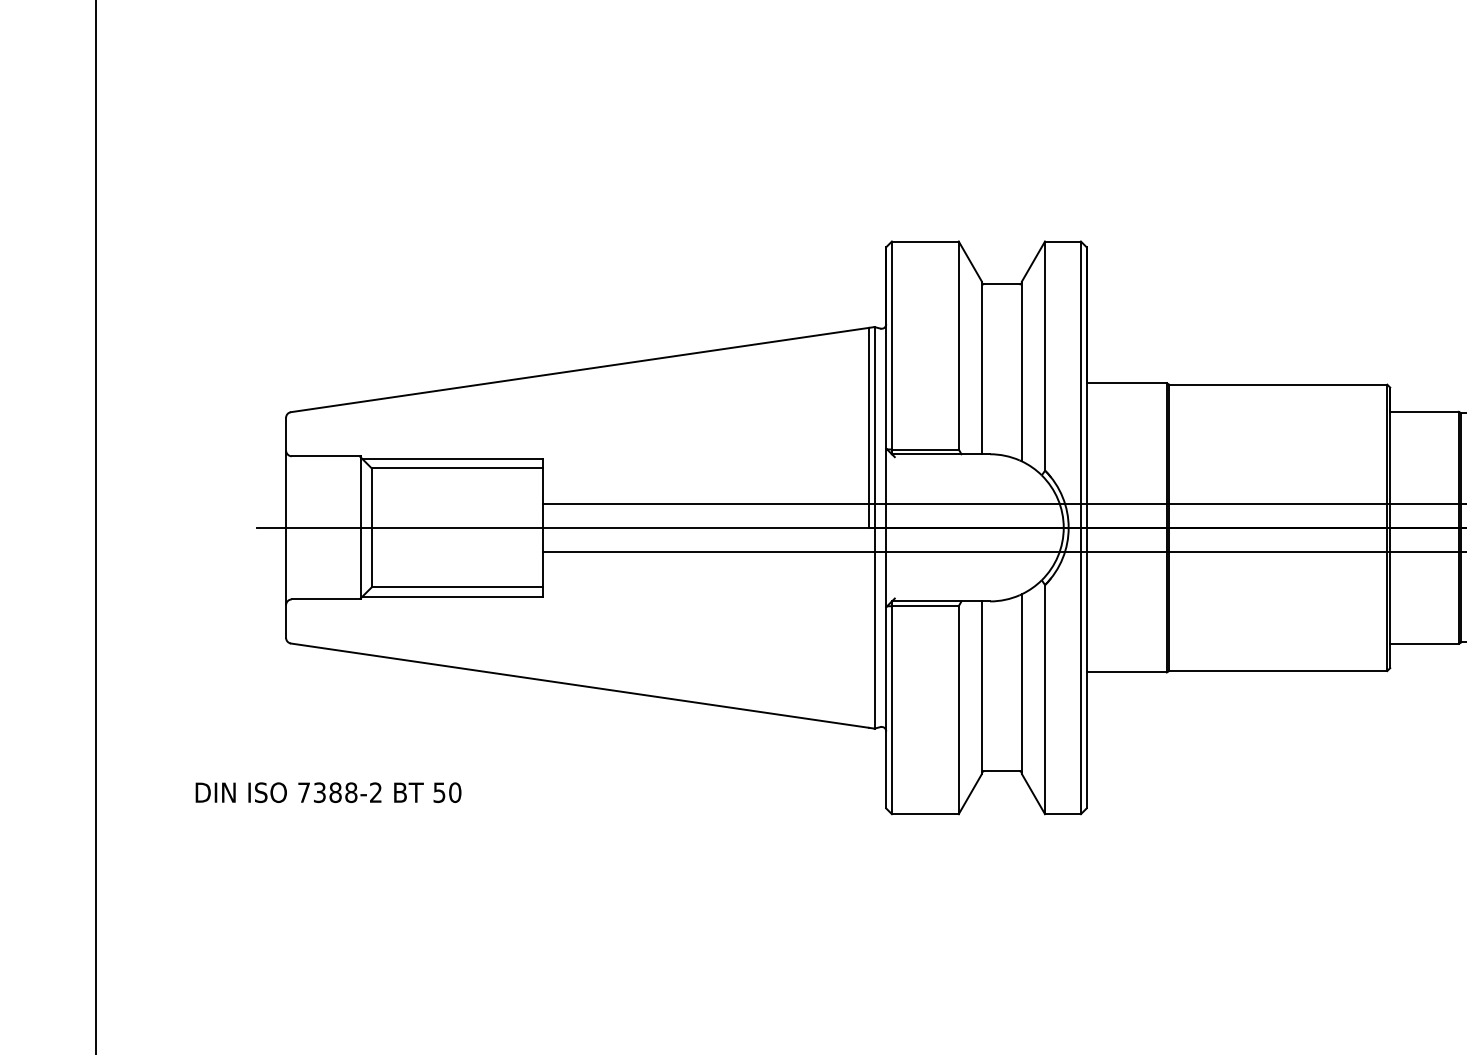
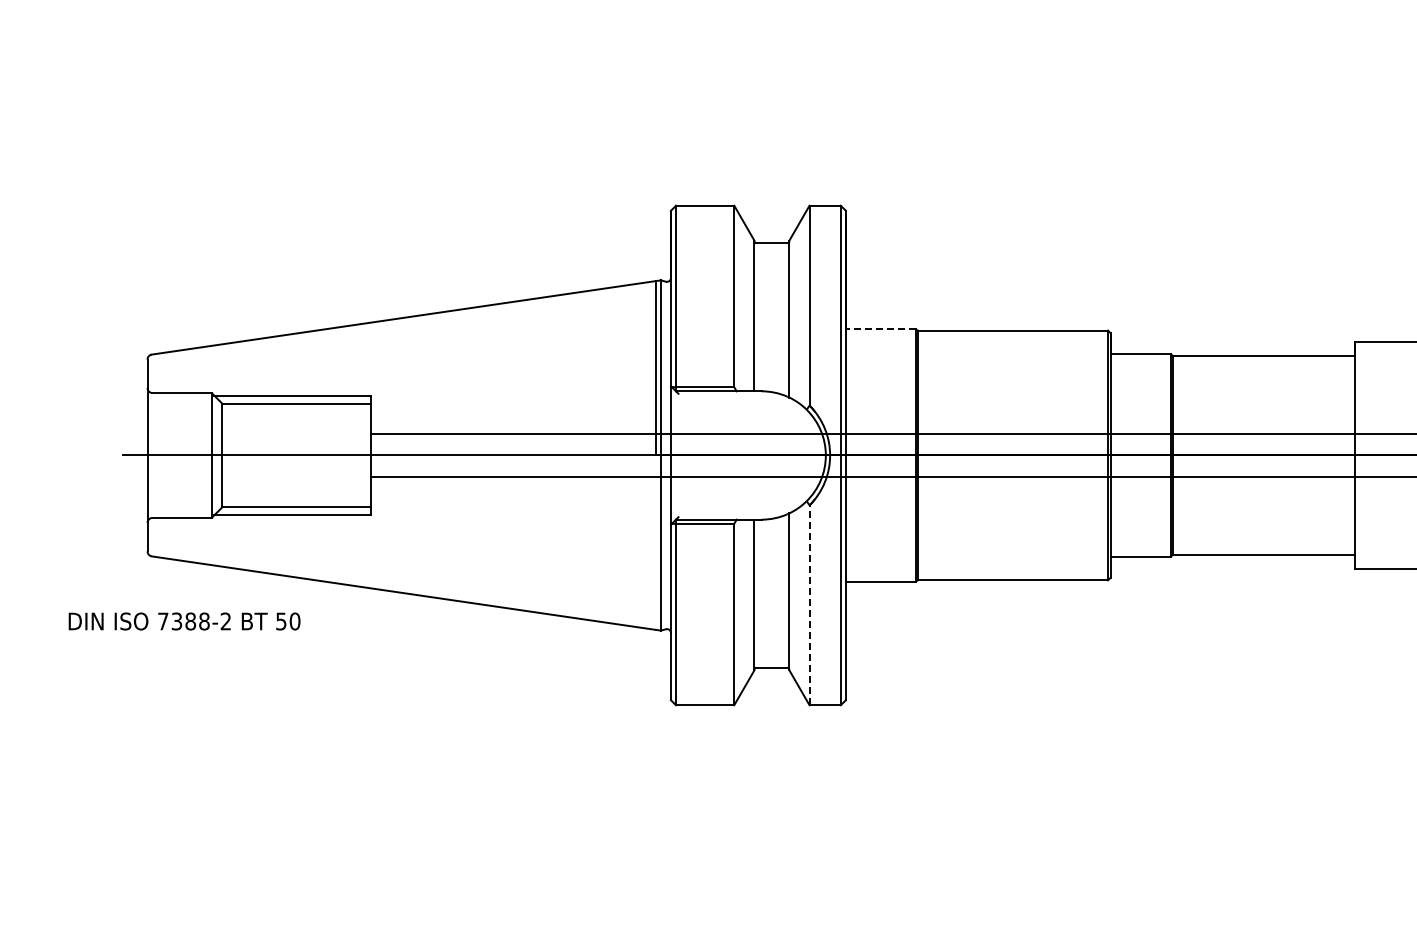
line: (1126, 383) -> (880, 329), solid -> dashed
line: (1045, 699) -> (809, 605), solid -> dashed
text: (328, 792) -> (184, 621), moved

